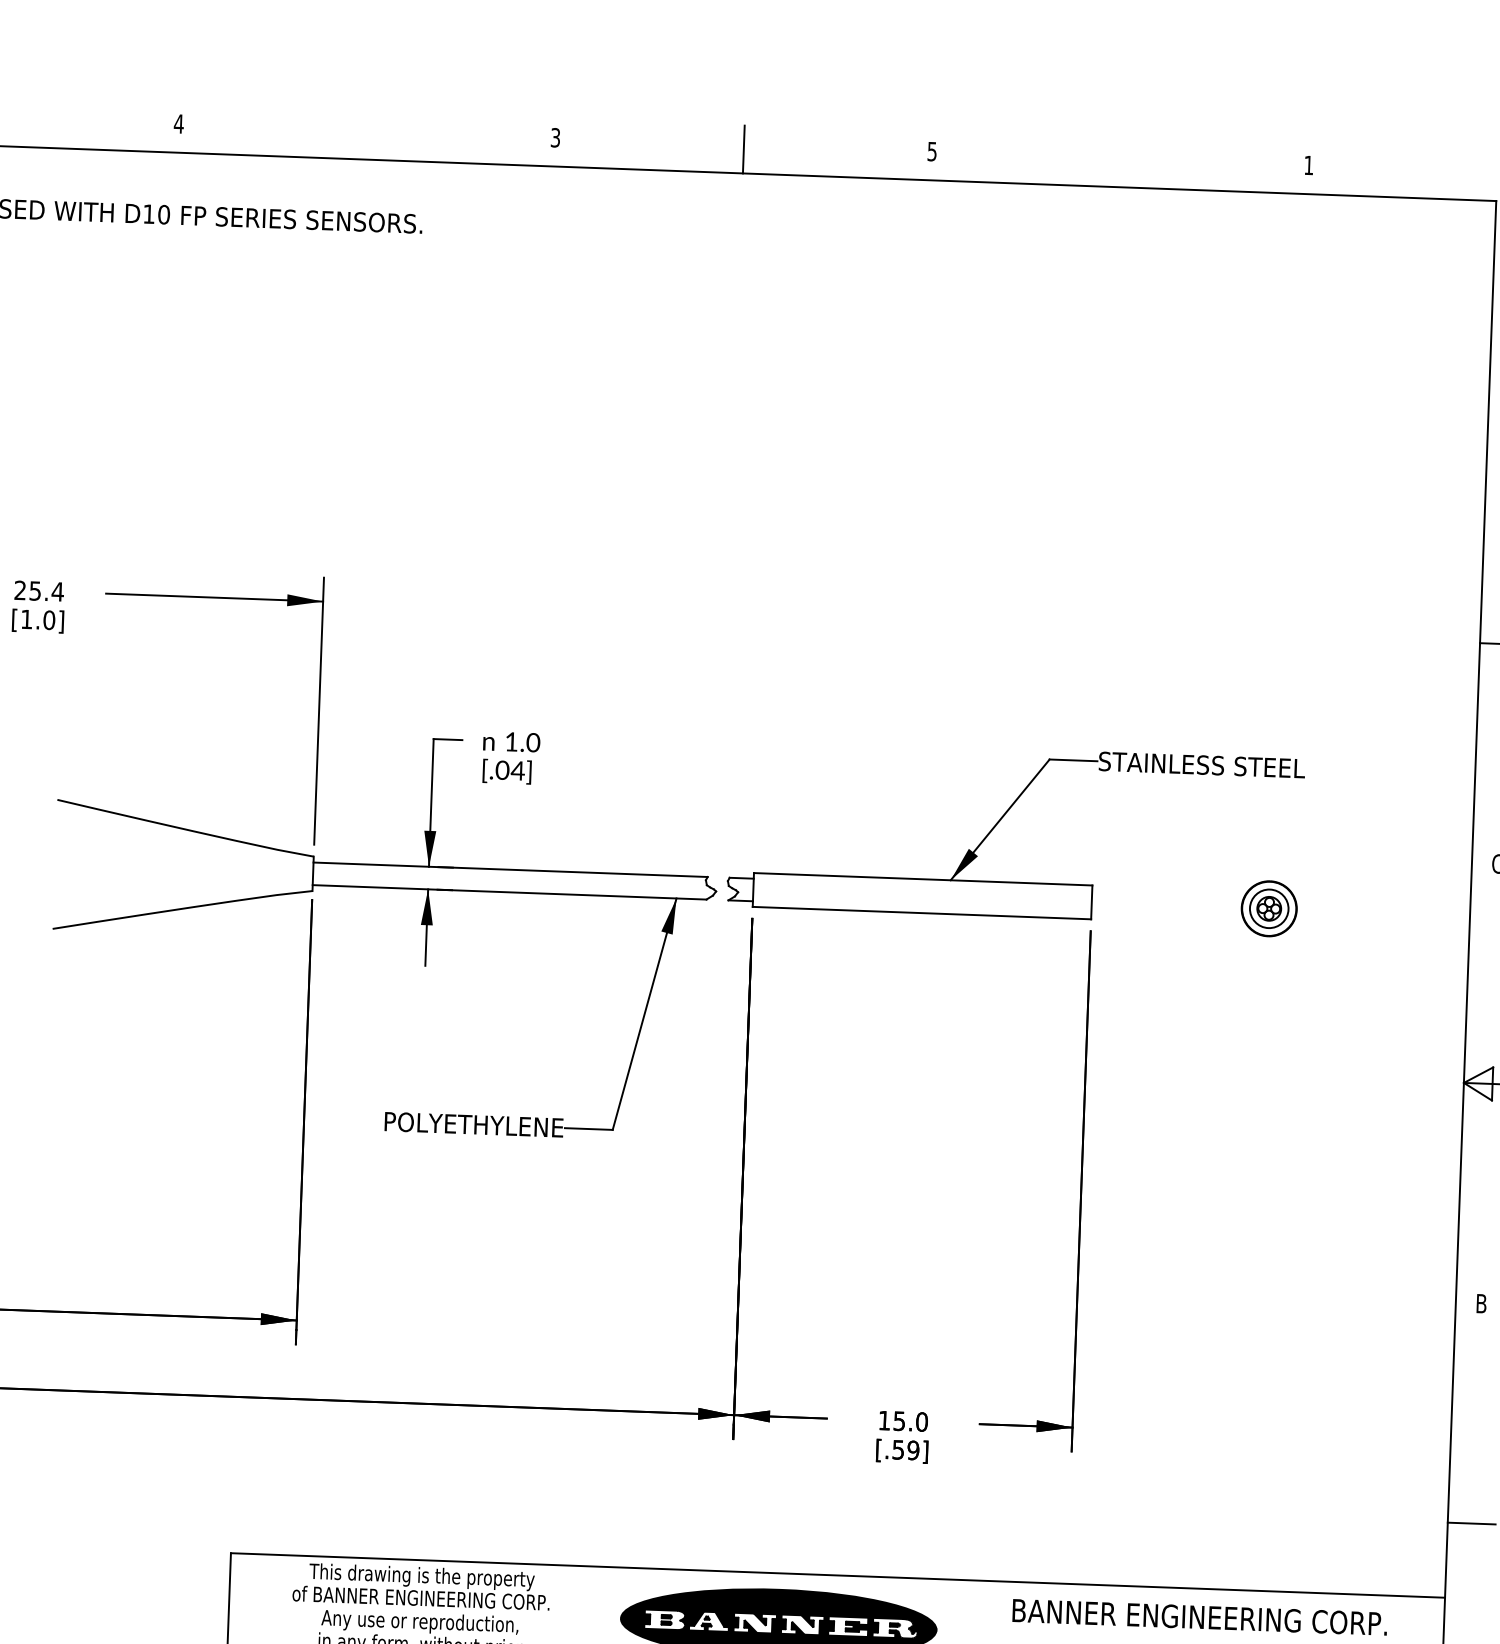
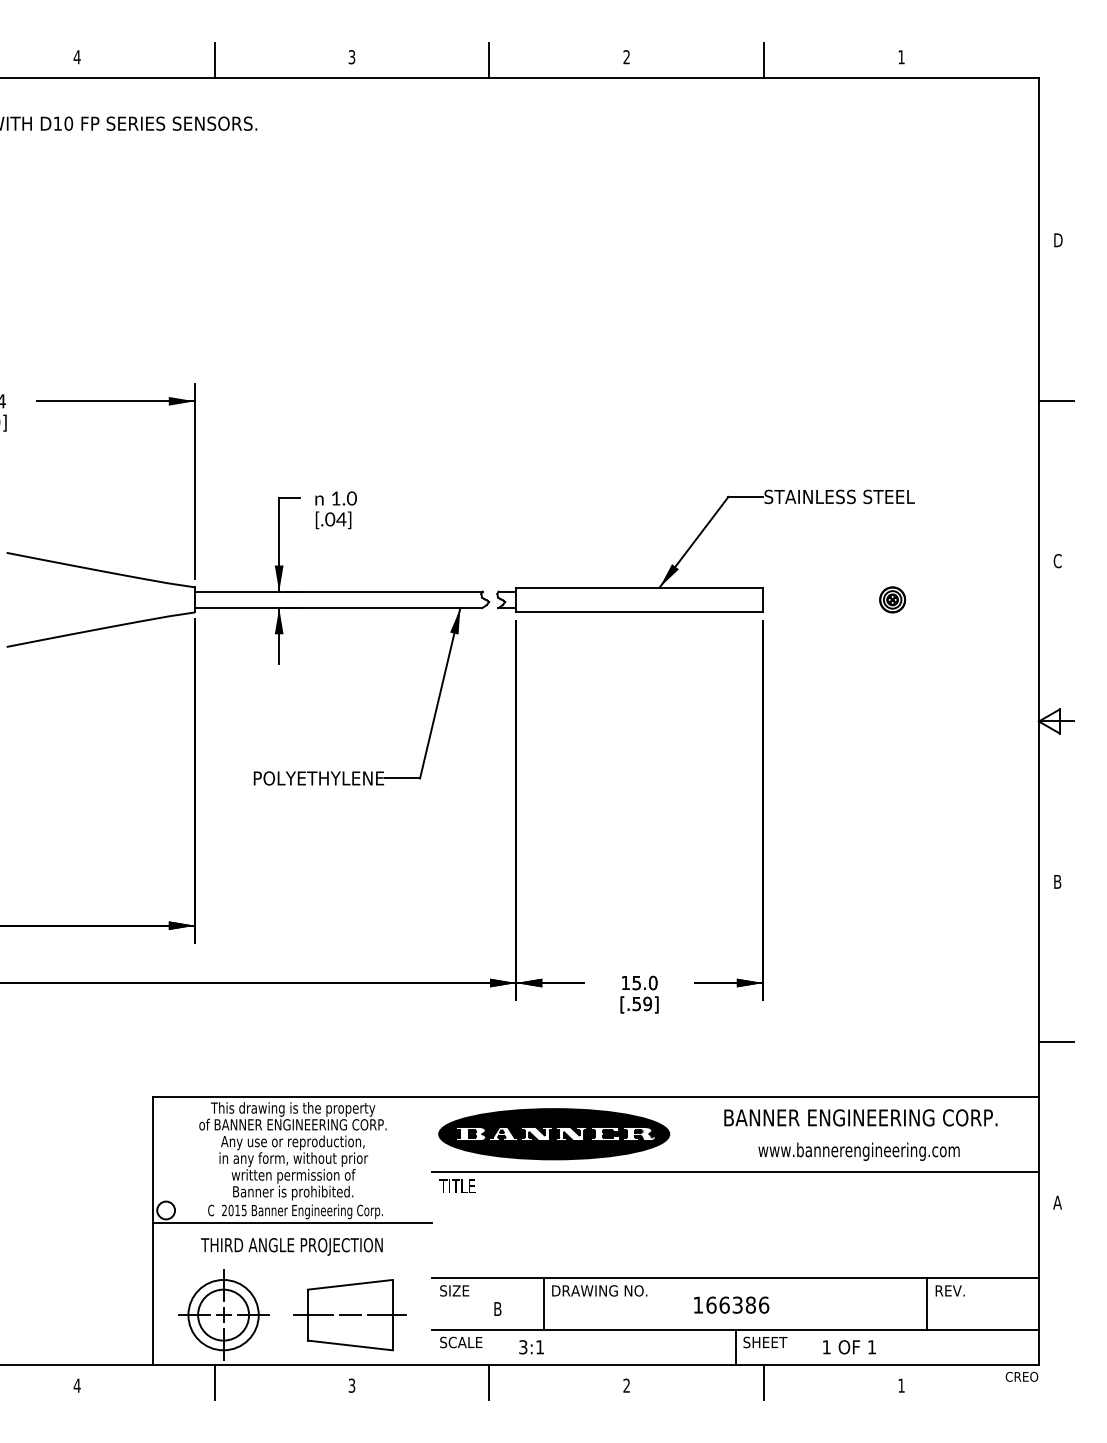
line: (367, 135) -> (214, 60), added
text: (931, 152) -> (626, 57), 5 -> 2
line: (1120, 163) -> (764, 60), added
part: (1269, 908) -> (892, 599), size x0.62

